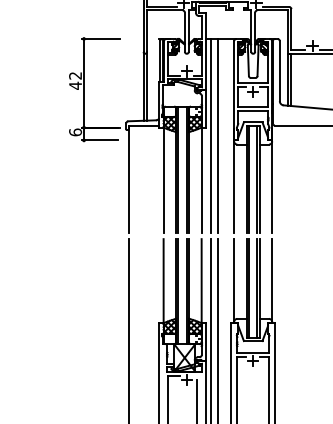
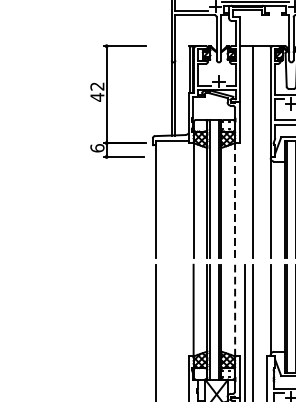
line: (210, 135) -> (244, 151), removed
line: (201, 180) -> (234, 200), solid -> dashed
line: (201, 281) -> (234, 311), solid -> dashed

